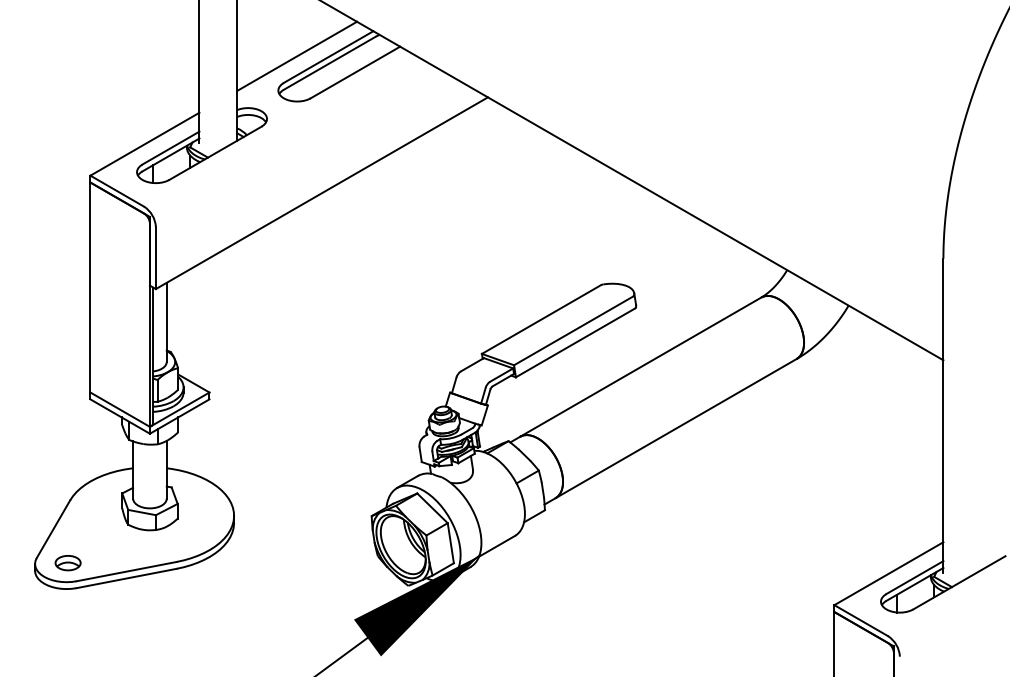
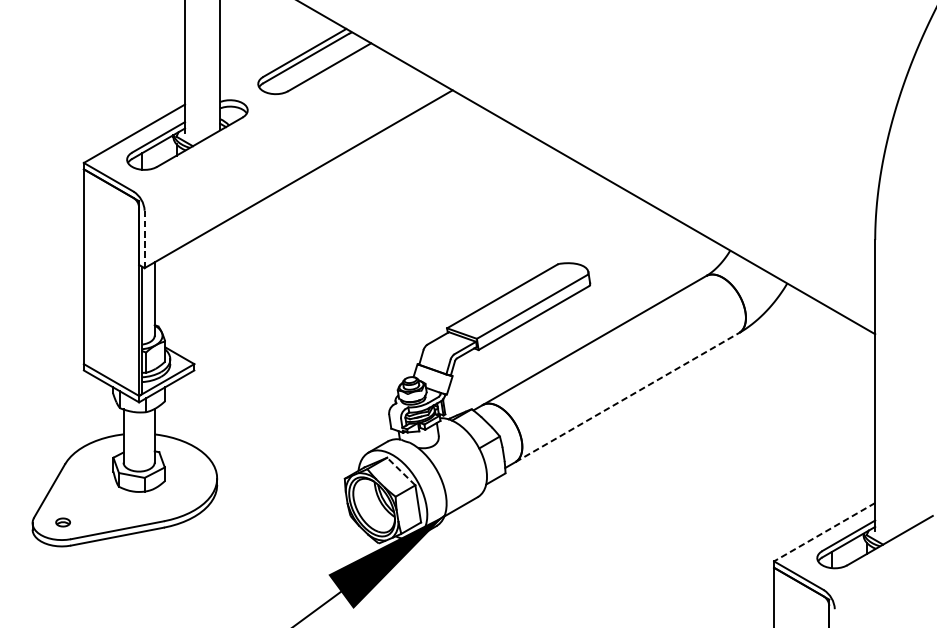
line: (297, 55) -> (276, 51), removed
line: (155, 258) -> (144, 239), solid -> dashed
line: (676, 428) -> (627, 397), solid -> dashed
line: (432, 507) -> (401, 470), solid -> dashed
part: (67, 563) -> (62, 522), size x0.6
line: (888, 573) -> (824, 532), solid -> dashed

